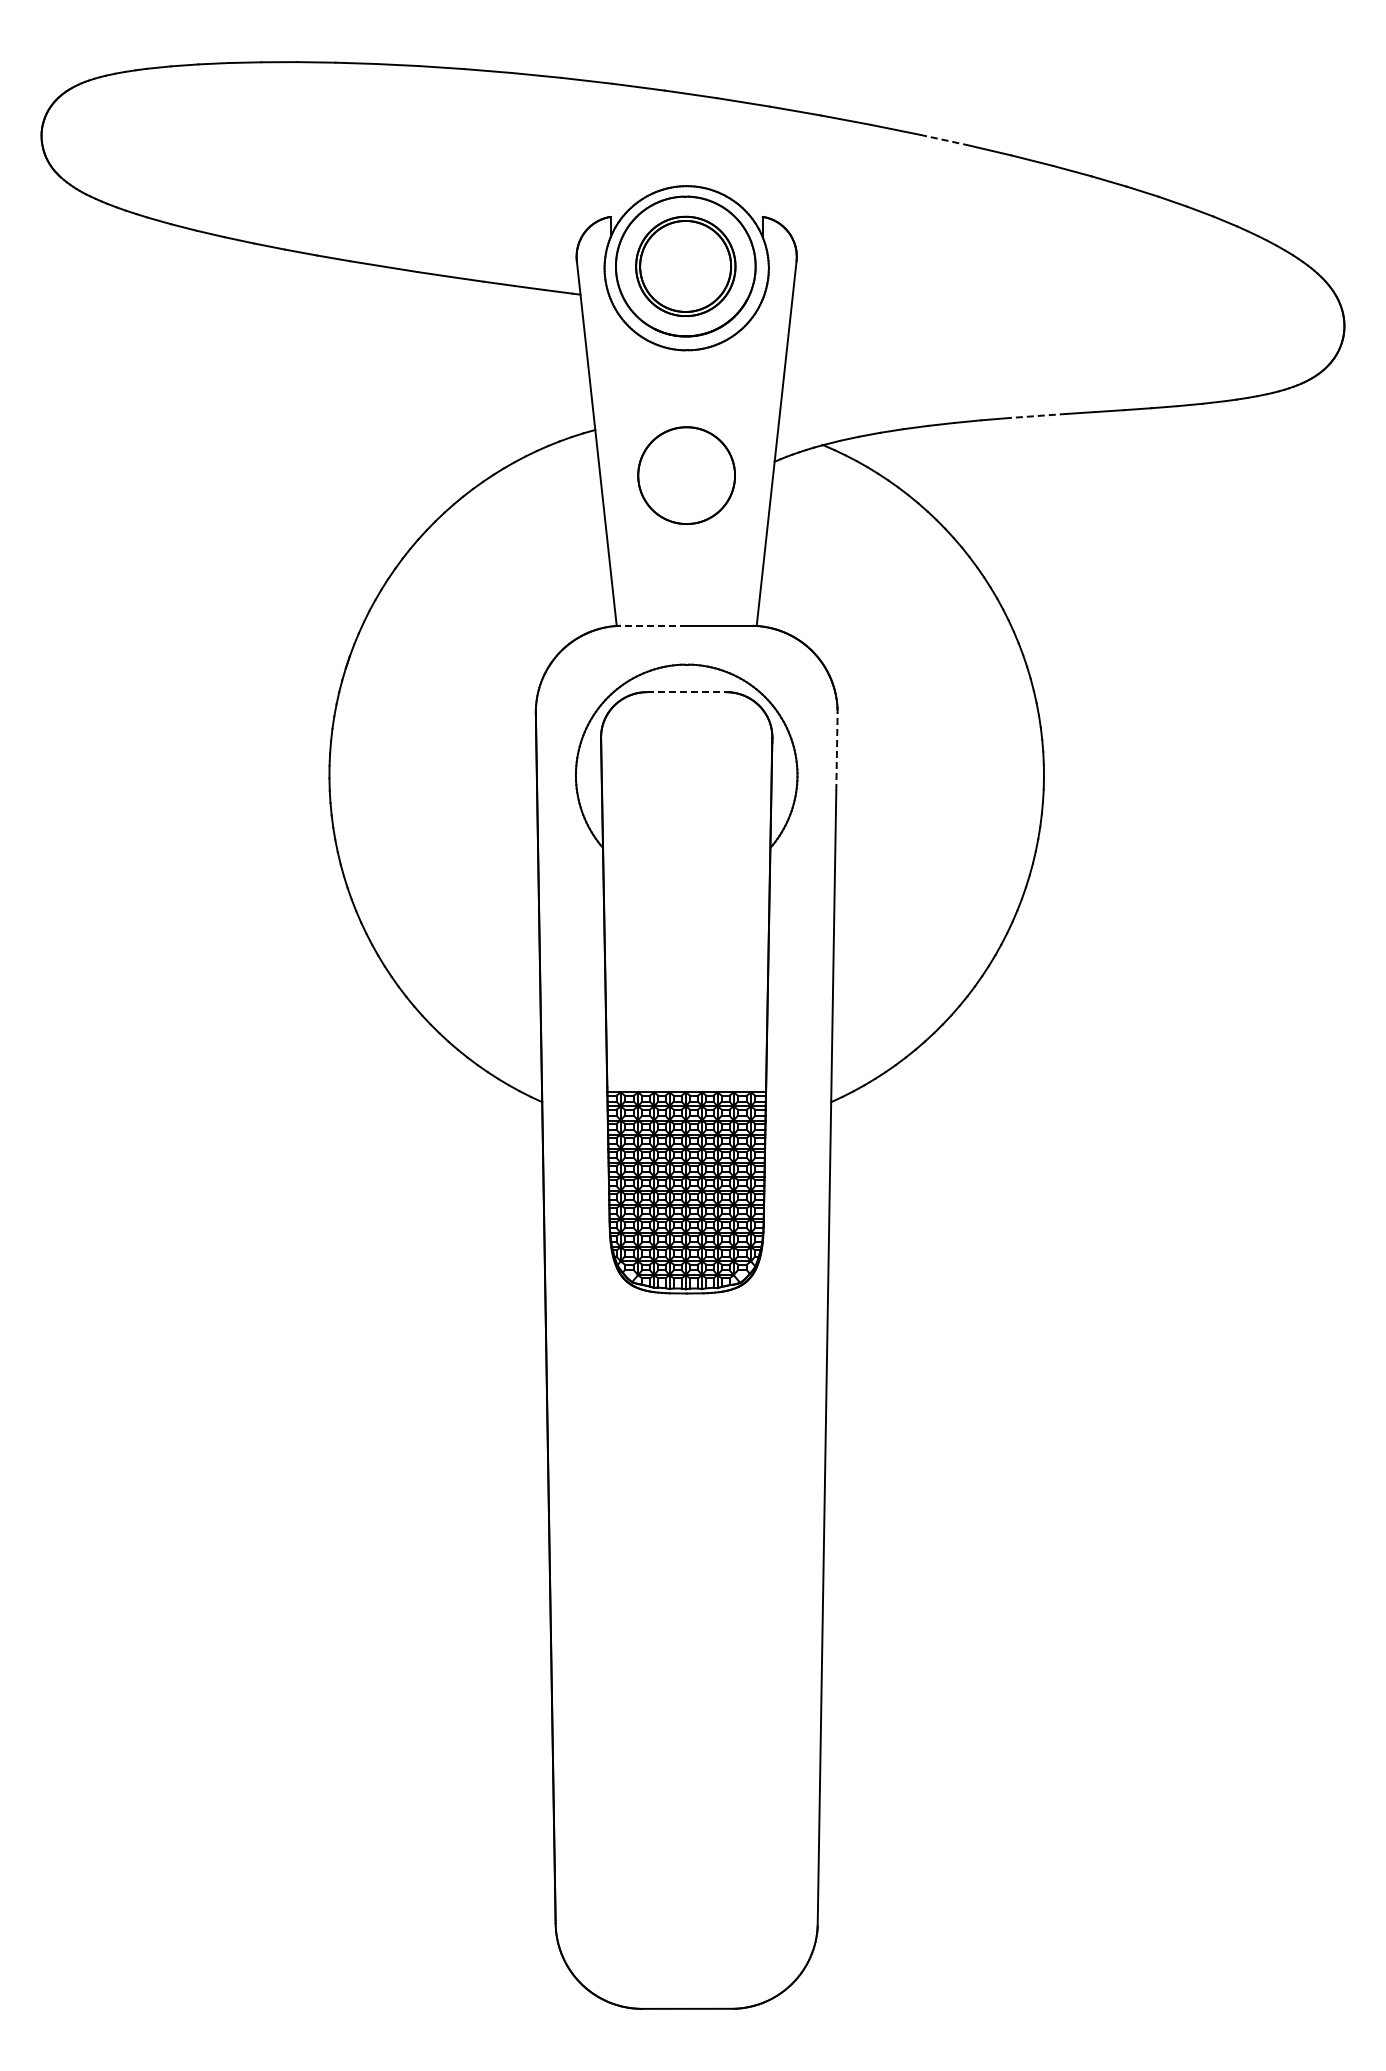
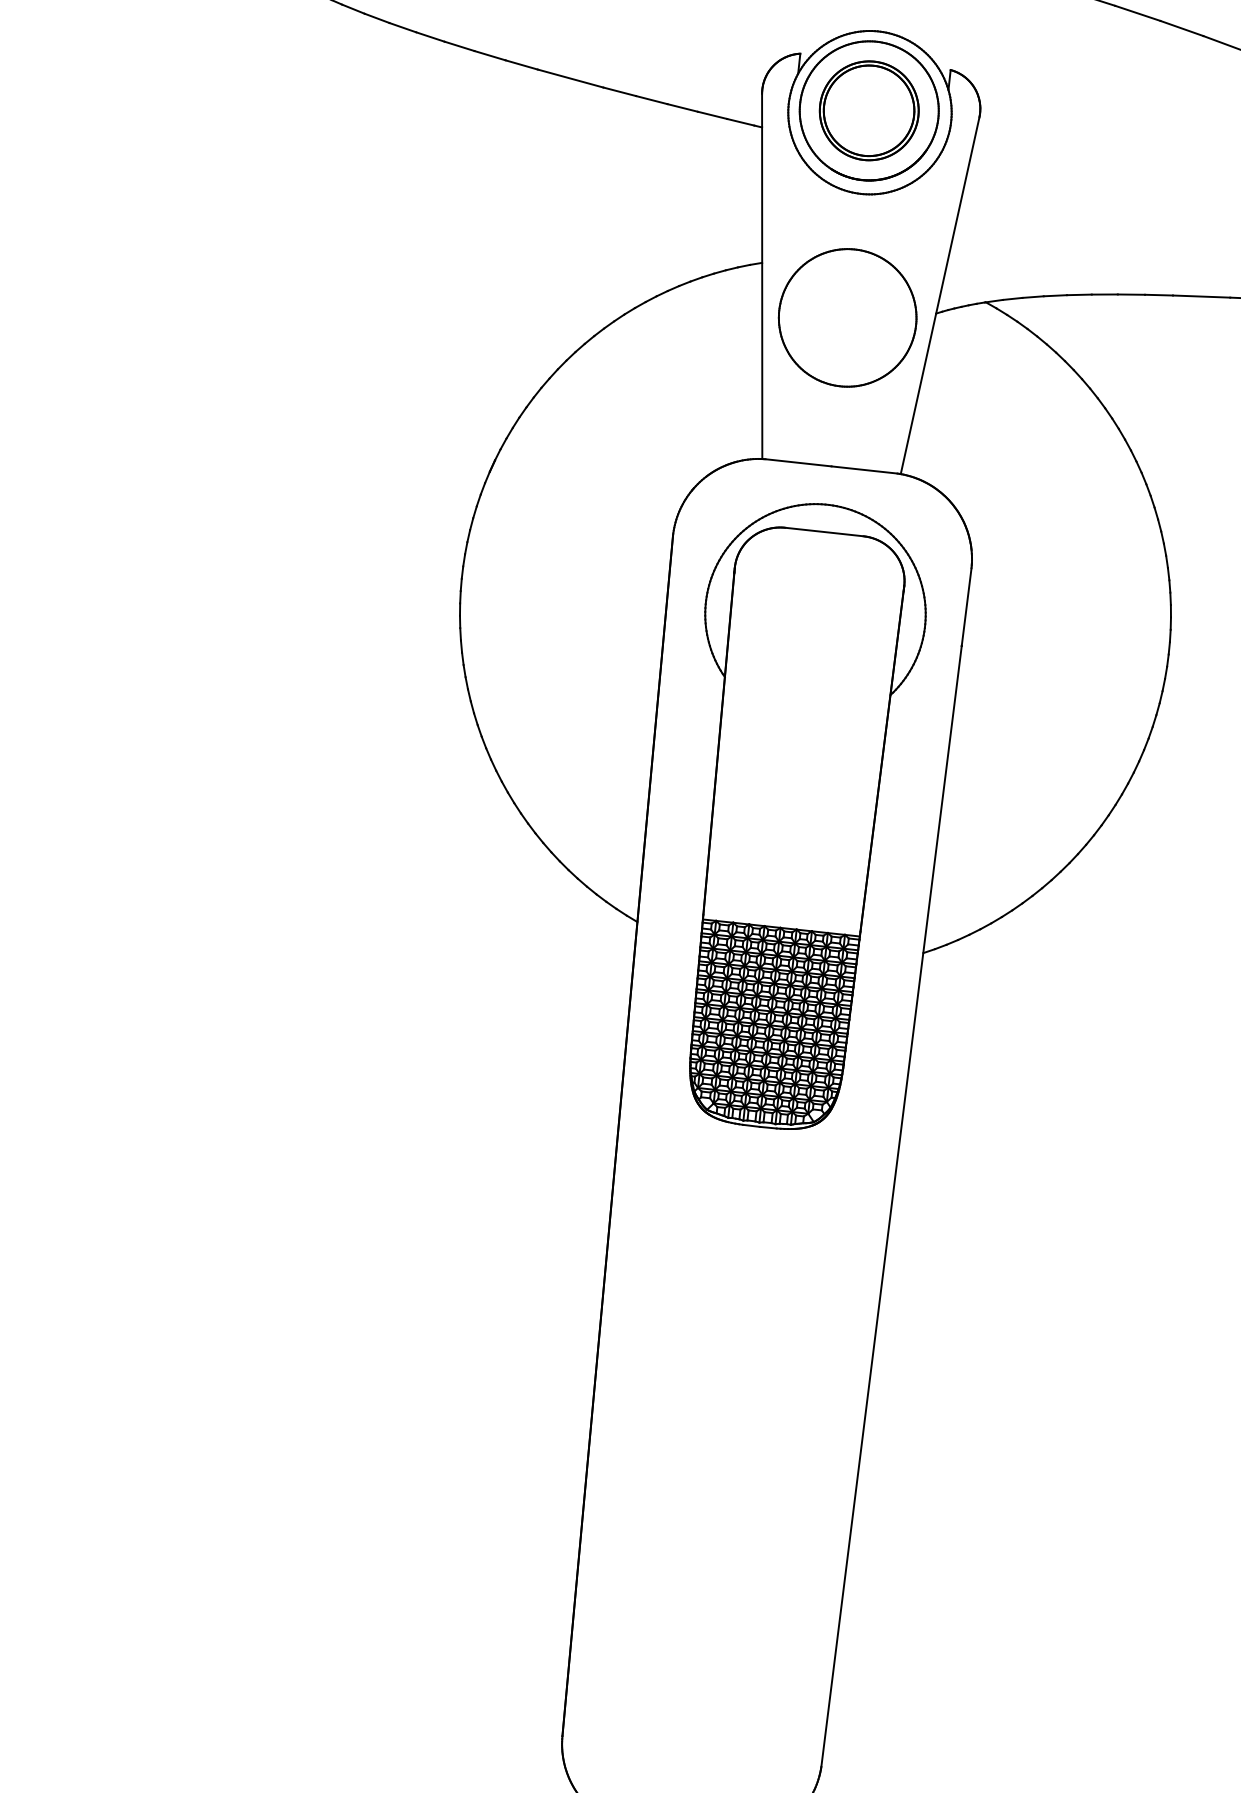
line: (944, 140) -> (1138, 14), dashed -> solid
line: (1038, 415) -> (1202, 296), dashed -> solid
part: (686, 475) -> (847, 317), size x1.43
line: (652, 625) -> (797, 462), dashed -> solid
line: (686, 692) -> (824, 532), dashed -> solid
line: (836, 751) -> (966, 606), dashed -> solid

